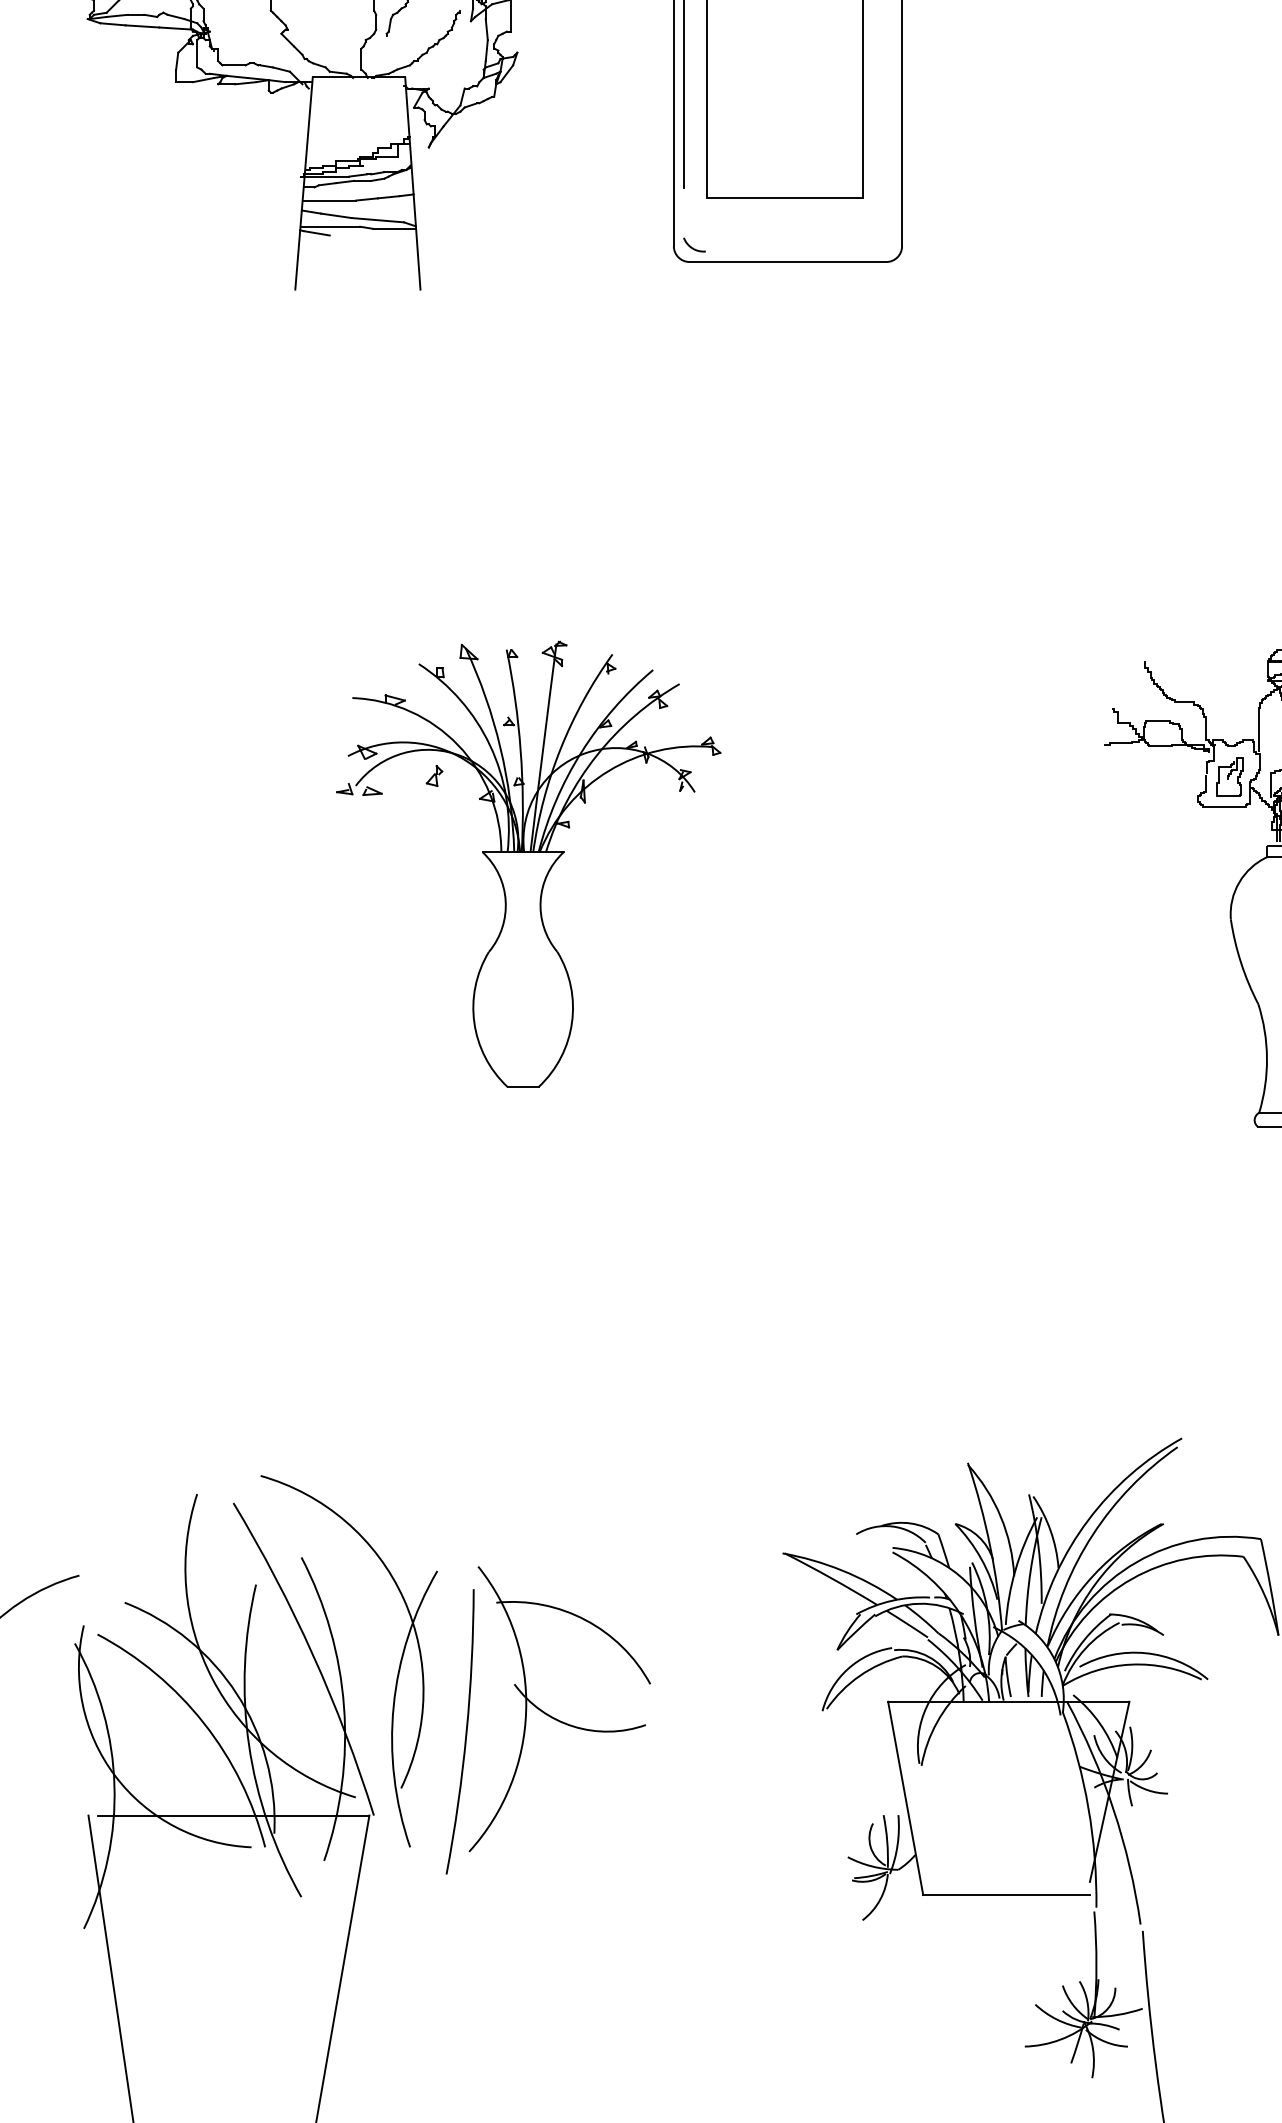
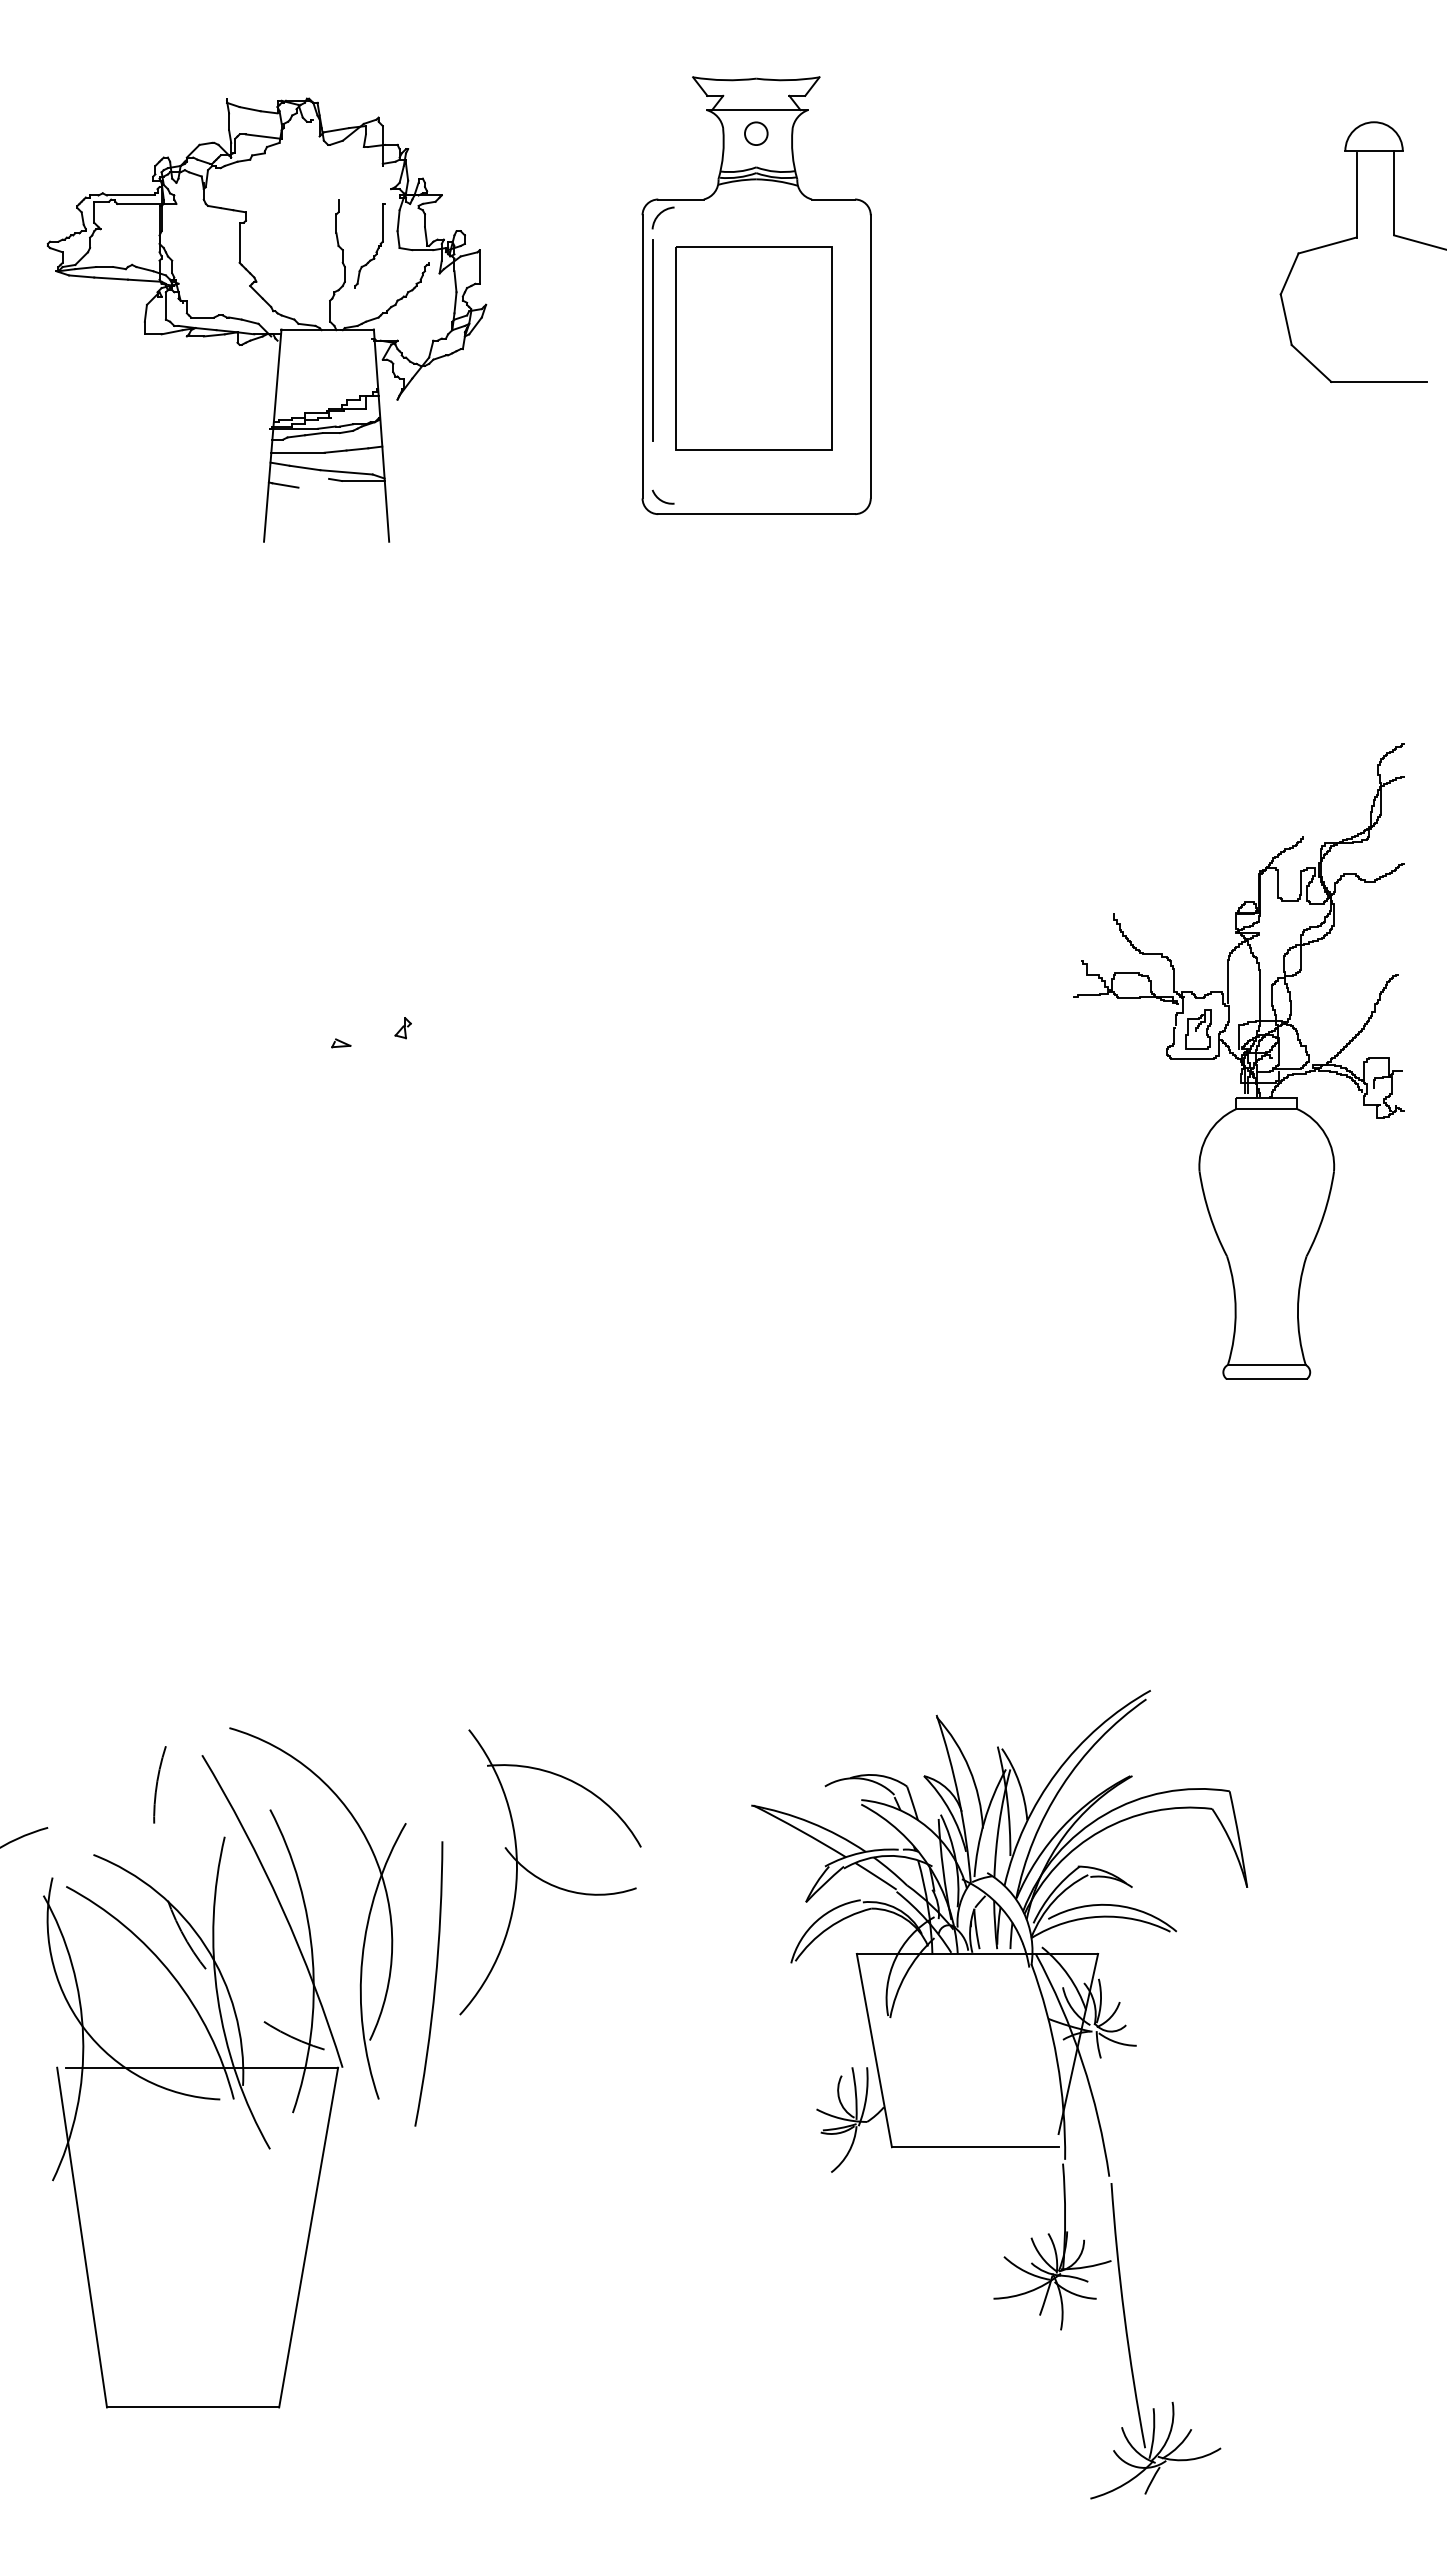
line: (330, 226) -> (299, 478), removed
part: (527, 864) -> (496, 1116), removed
arc: (212, 1679) -> (181, 1931), solid -> dashed
part: (555, 1718) -> (546, 1881), moved

